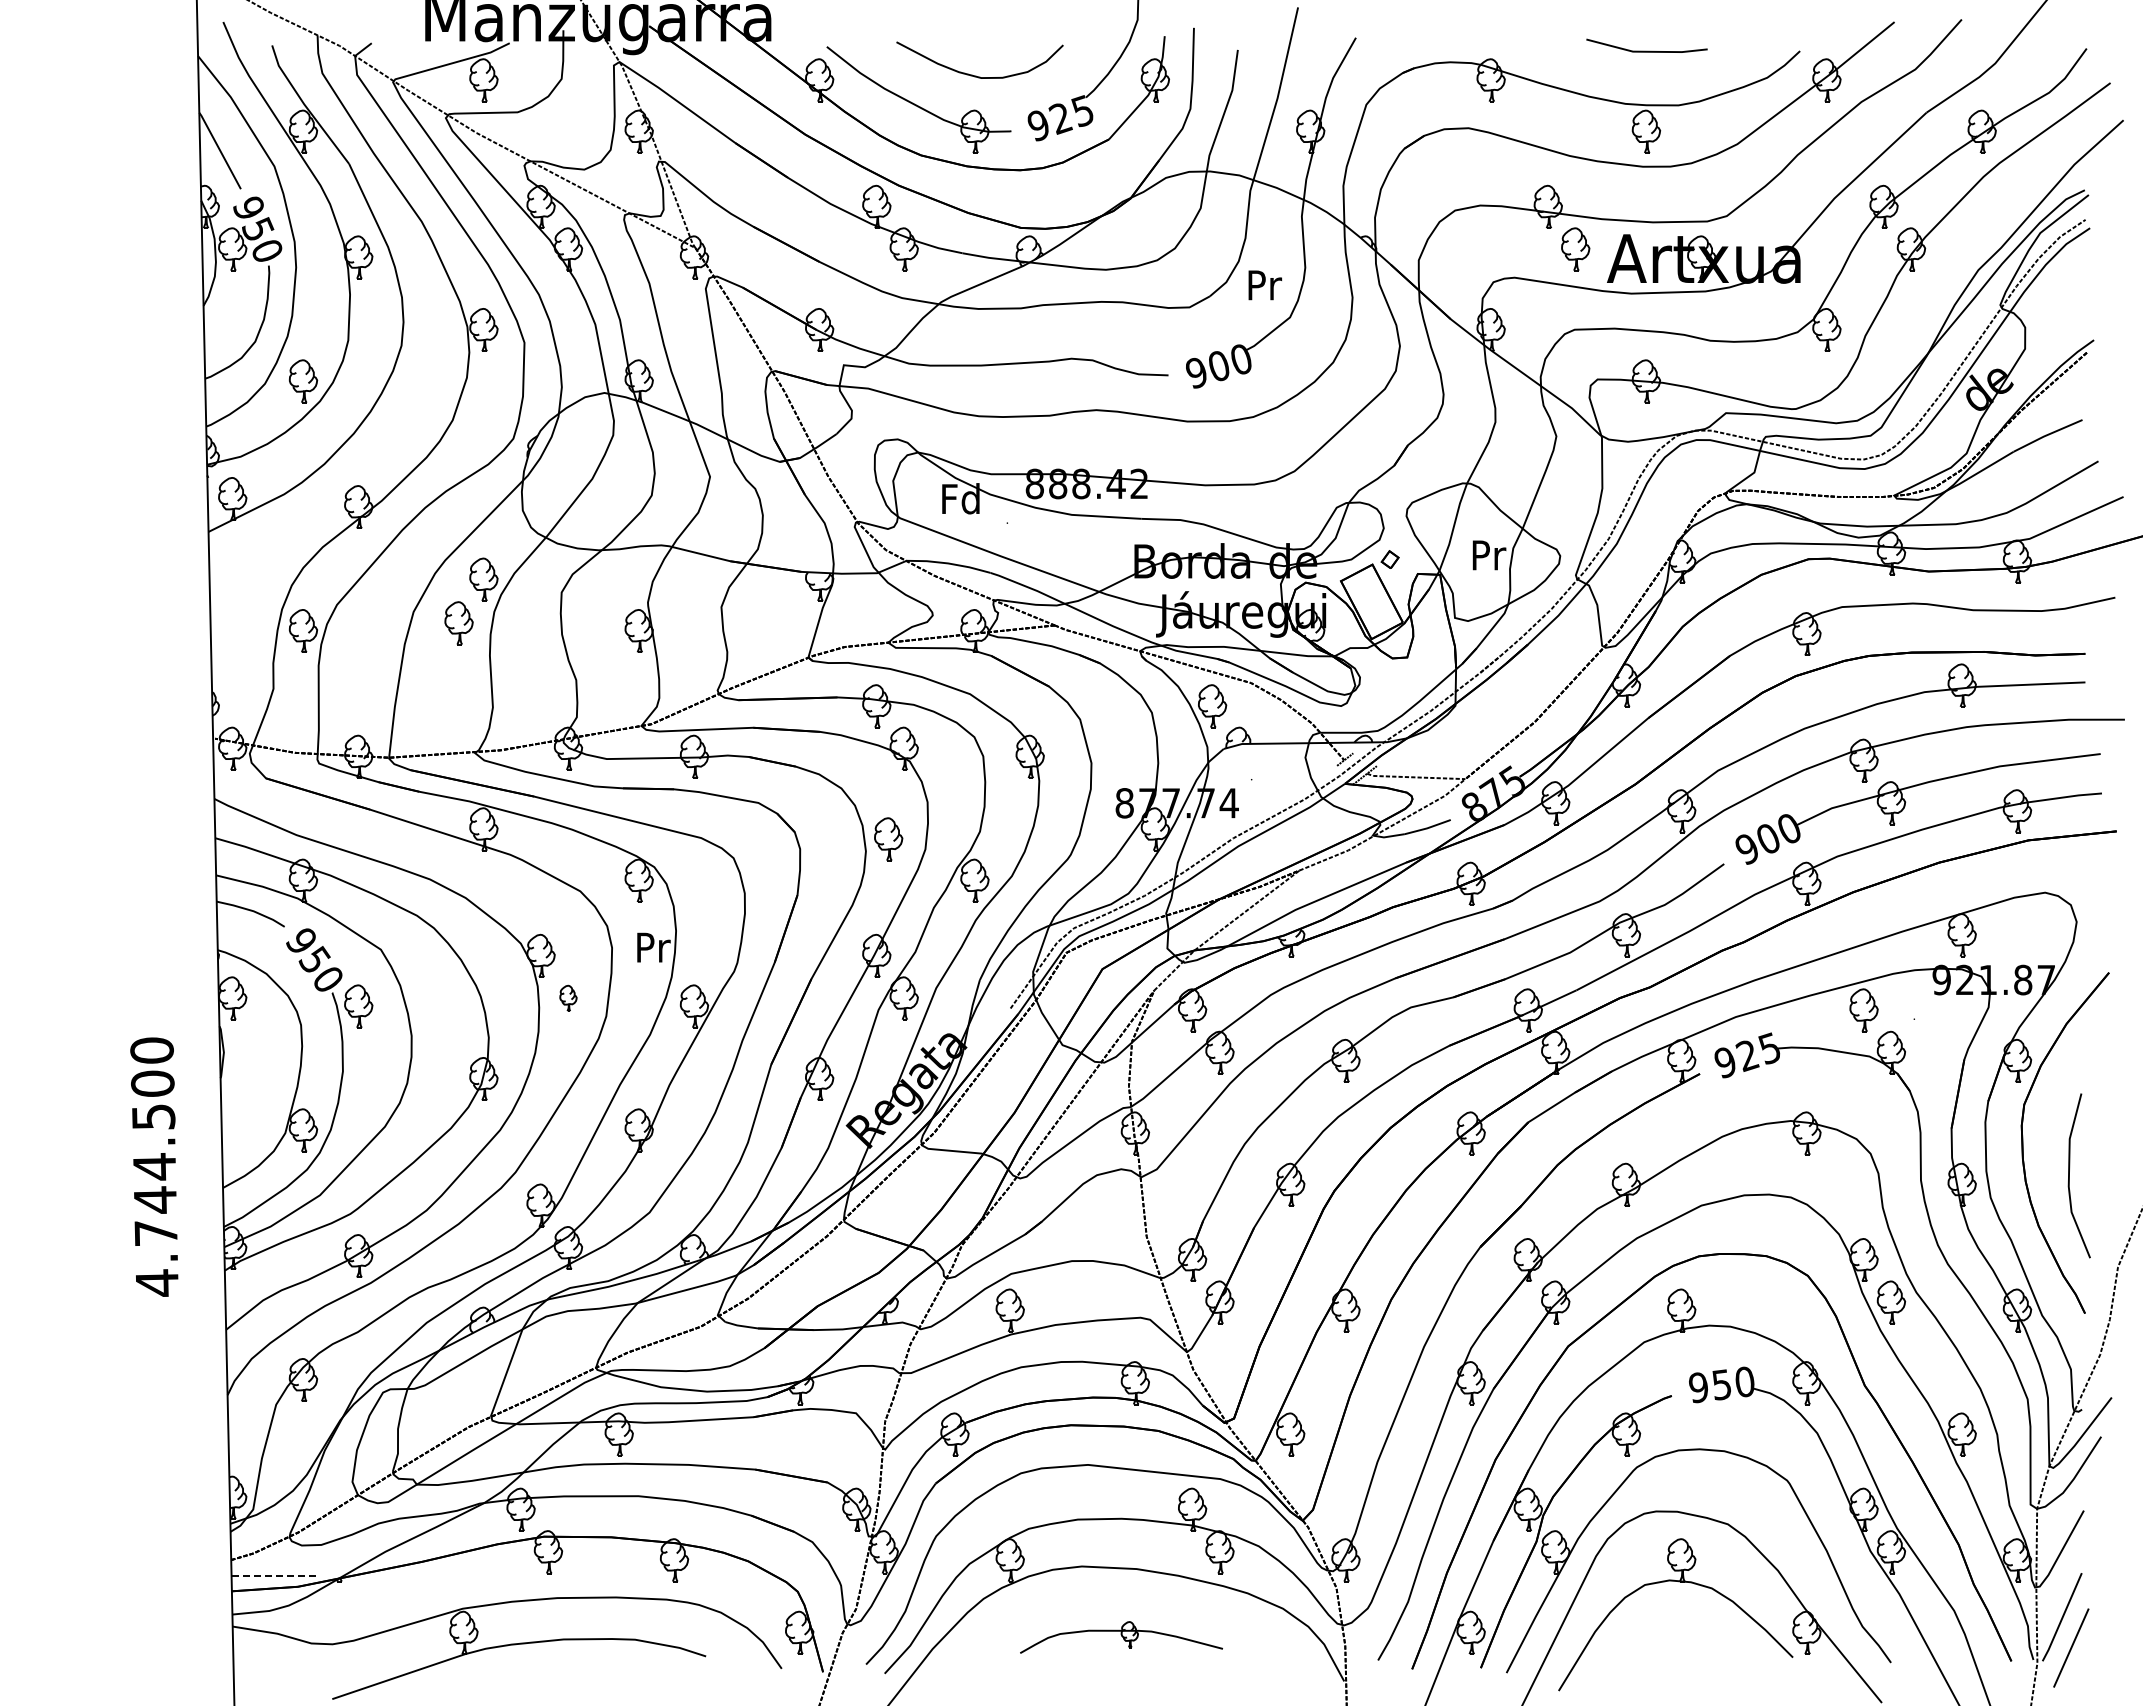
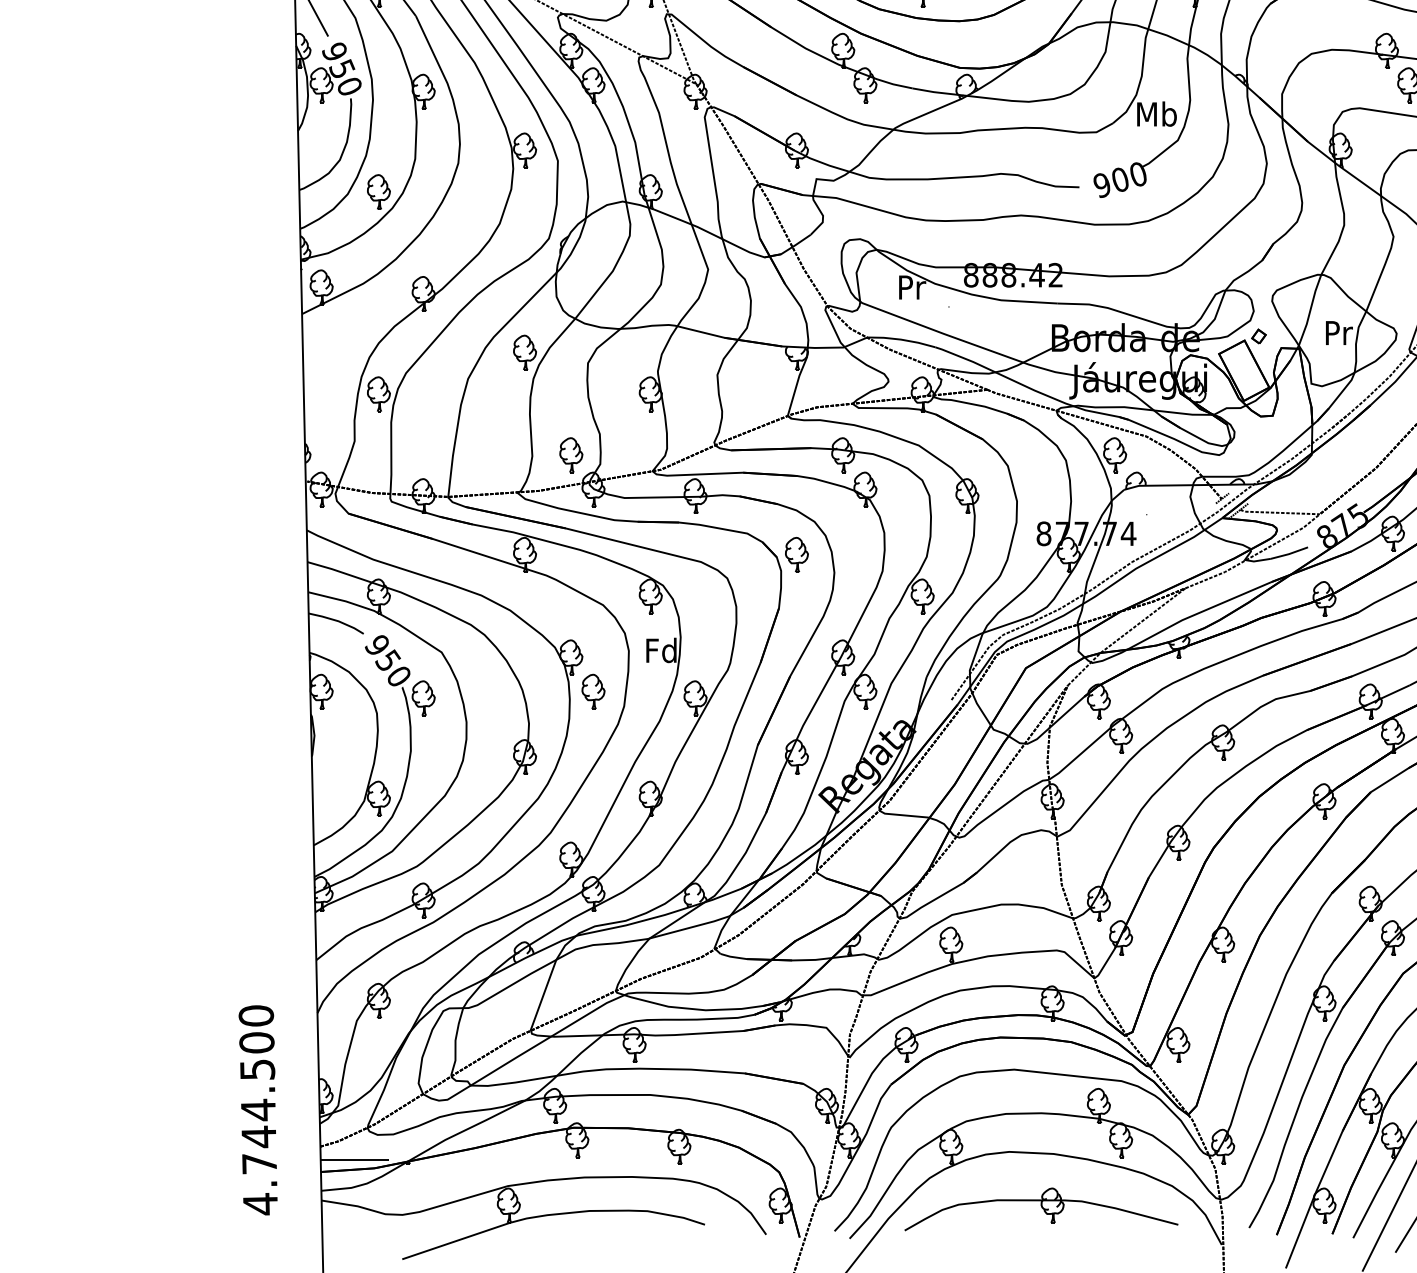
text: (1263, 284) -> (1156, 113), Pr -> Mb
text: (960, 498) -> (910, 287), Fd -> Pr
part: (458, 623) -> (570, 455), moved
part: (888, 839) -> (796, 555), moved
text: (651, 946) -> (660, 649), Pr -> Fd
part: (568, 998) -> (593, 691), size x1.67
text: (154, 1166) -> (258, 1109), moved
line: (274, 1576) -> (355, 1159), dashed -> solid
part: (1121, 1637) -> (1041, 1209), size x1.67

